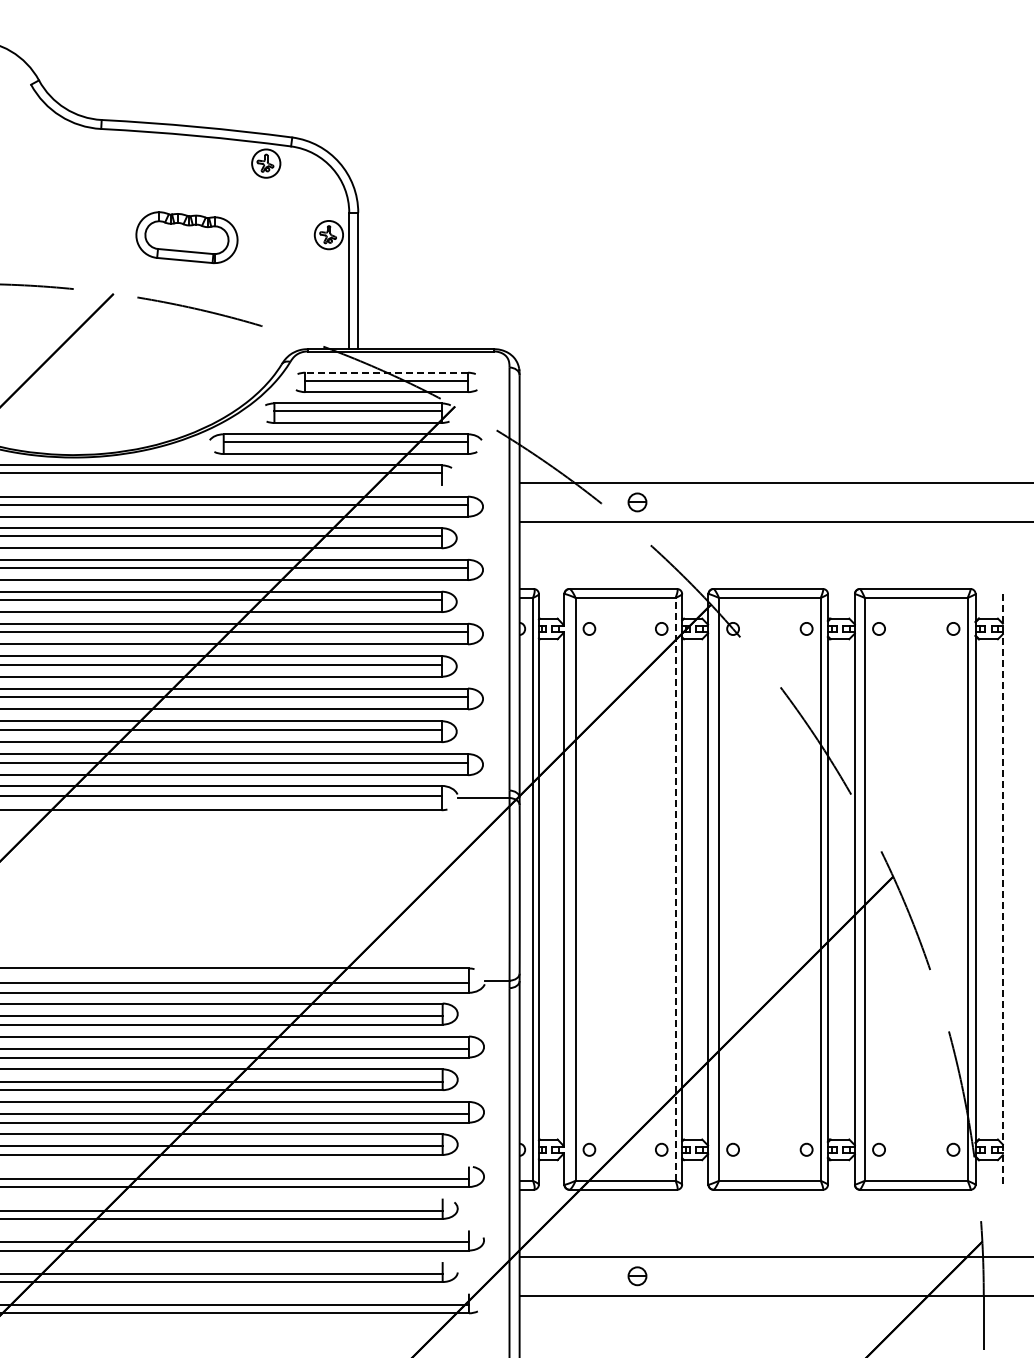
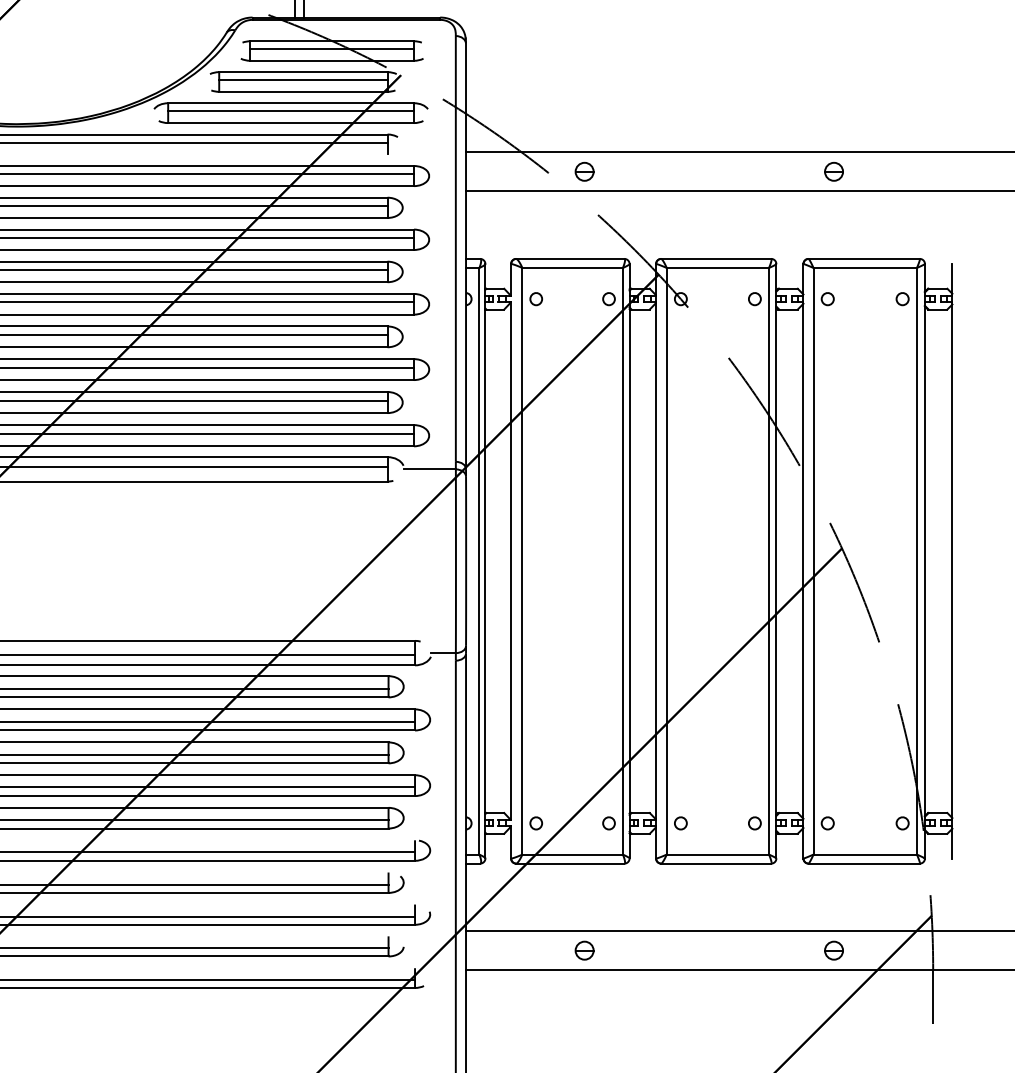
line: (386, 372) -> (332, 41), dashed -> solid
part: (885, 502) -> (834, 171), added
line: (675, 888) -> (622, 560), dashed -> solid
line: (1002, 889) -> (952, 561), dashed -> solid
part: (885, 1276) -> (834, 950), added

